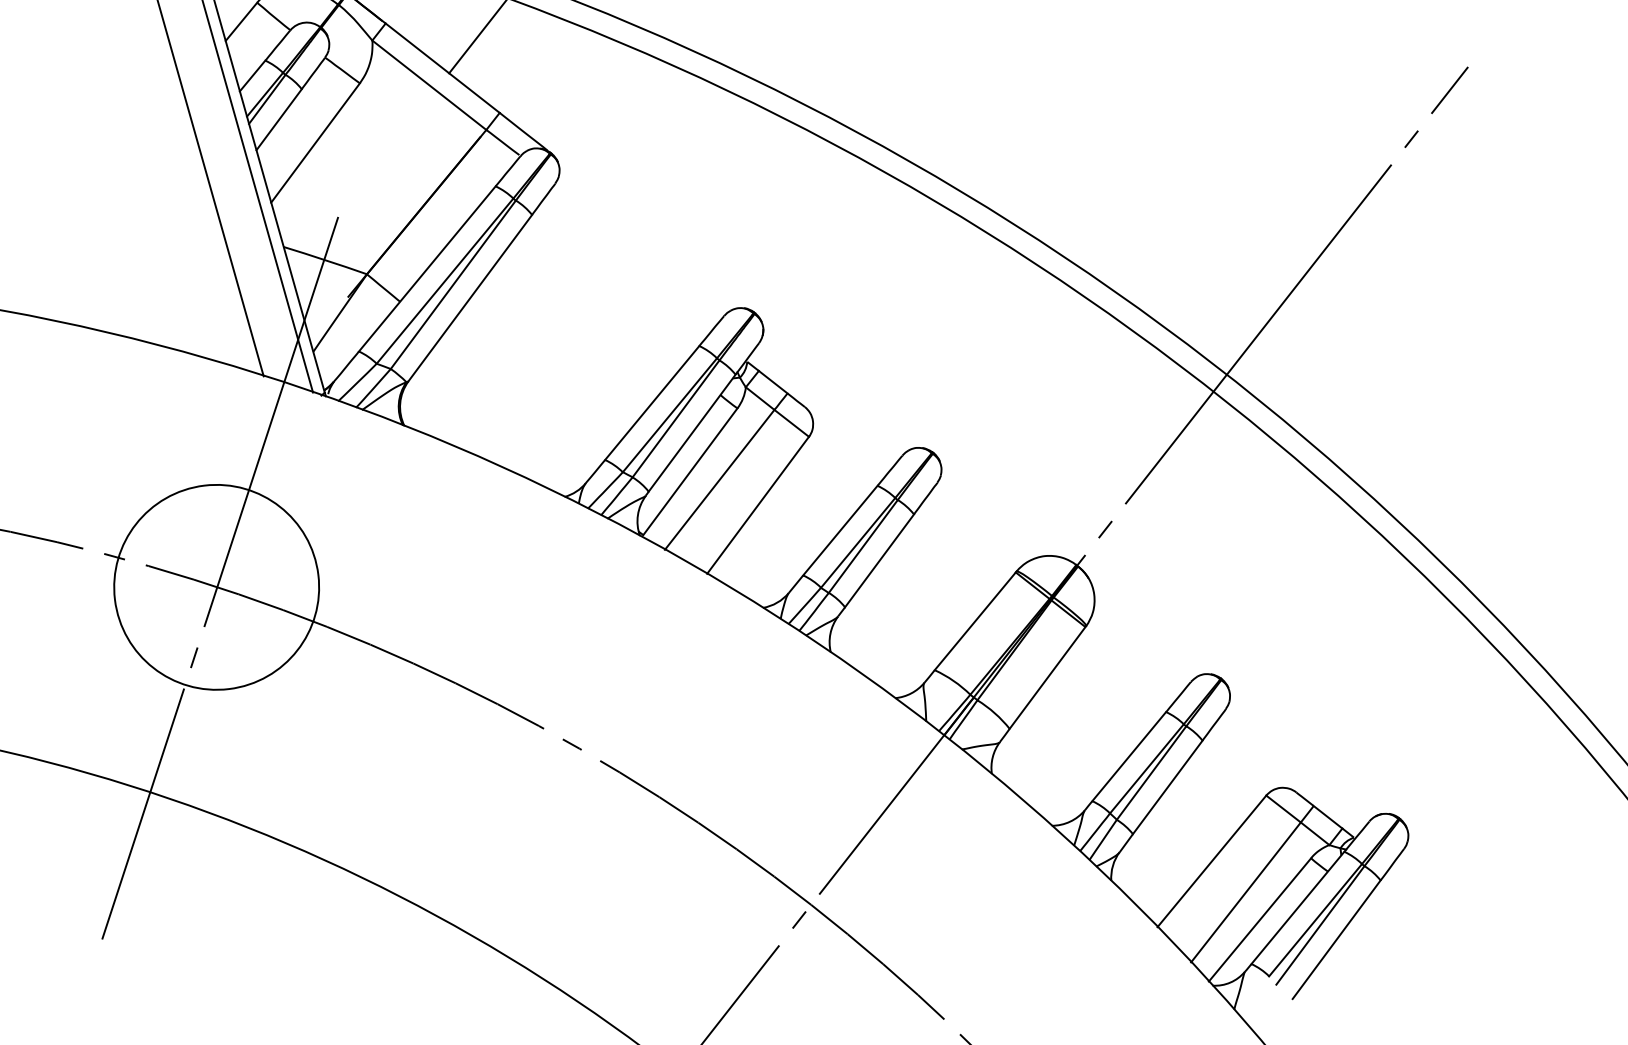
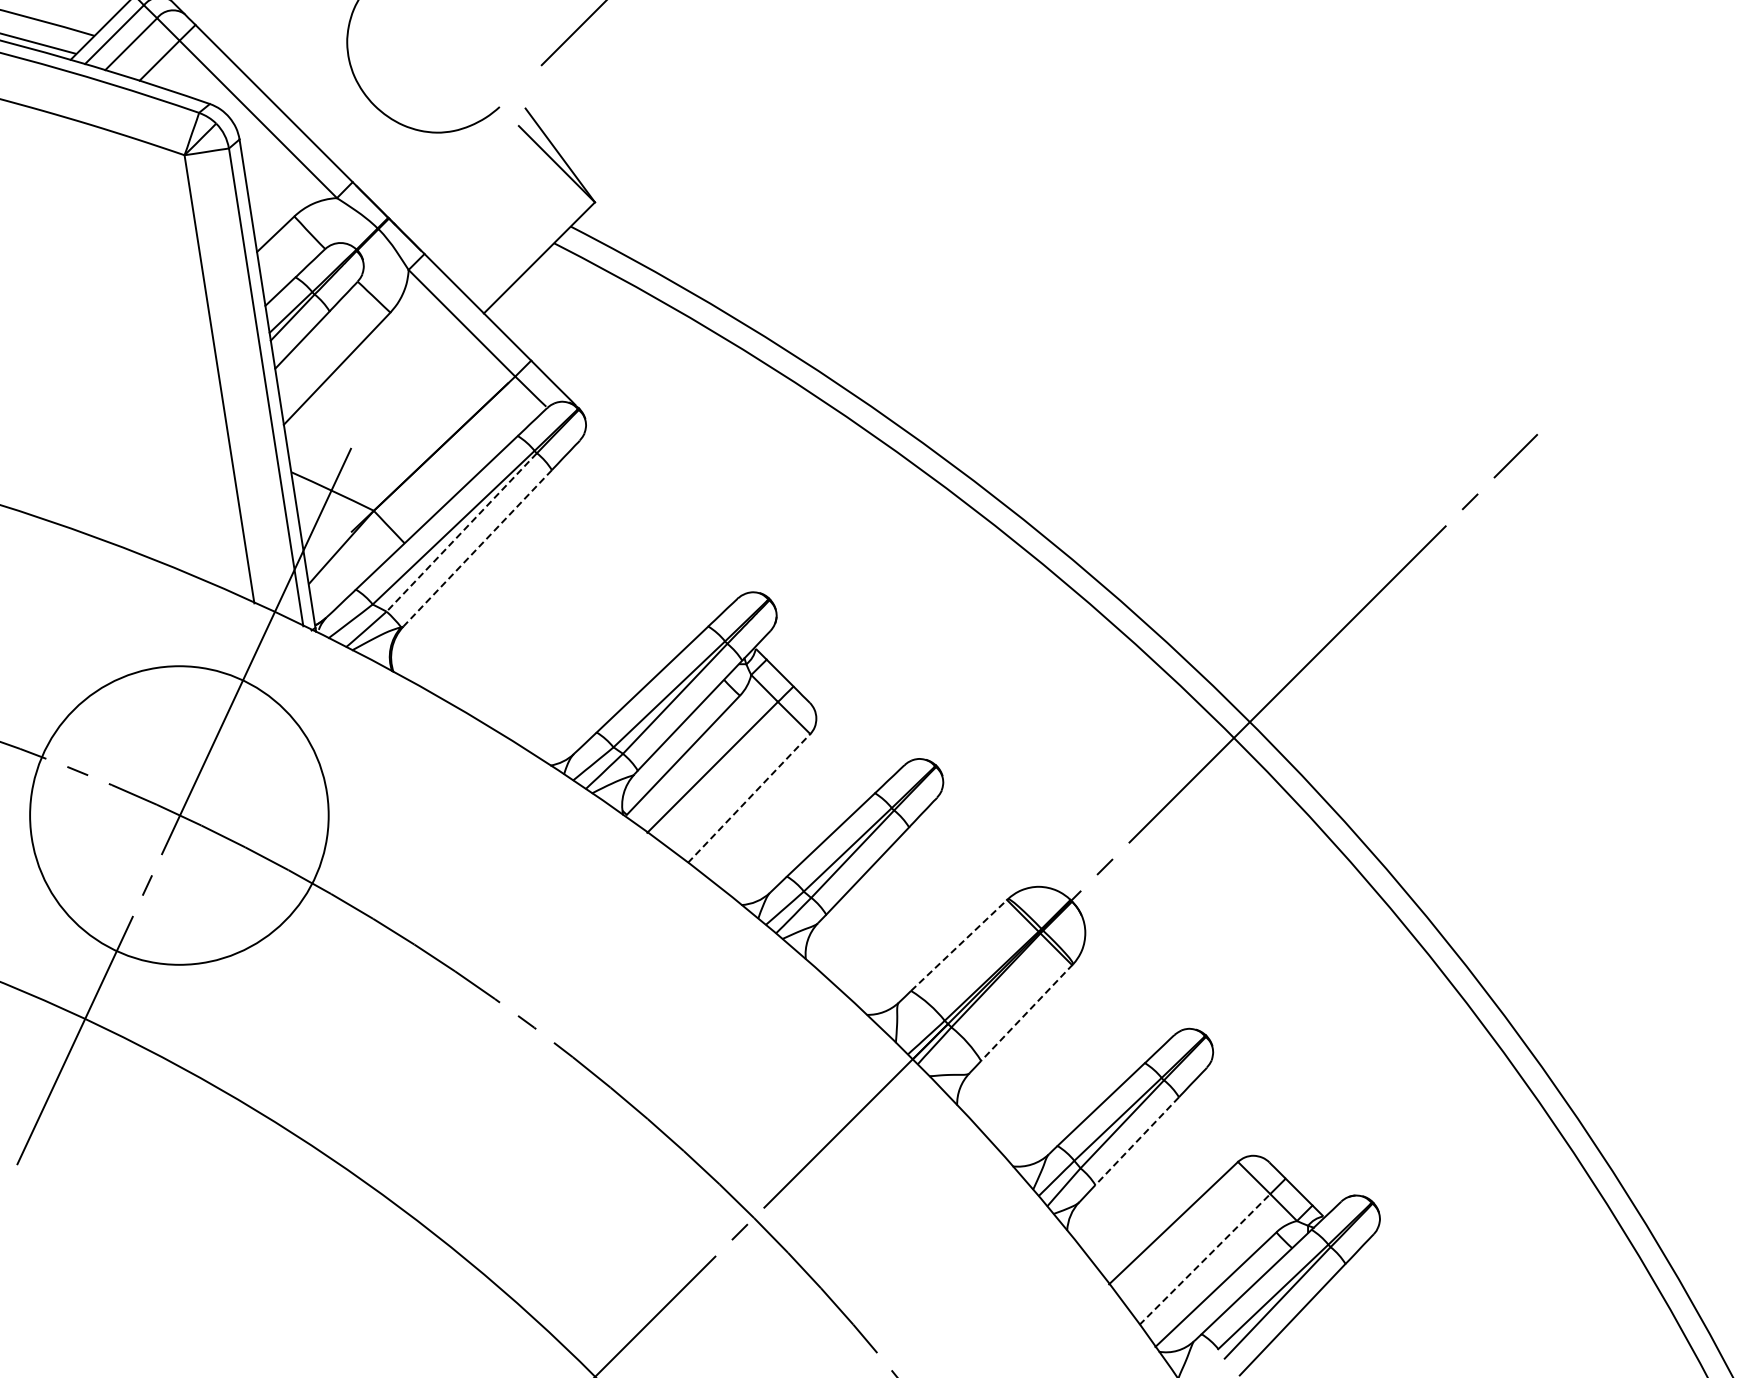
line: (453, 284) -> (461, 532), solid -> dashed
line: (470, 298) -> (477, 548), solid -> dashed
line: (758, 505) -> (749, 798), solid -> dashed
circle: (216, 587) -> (179, 815), size x1.4
line: (975, 621) -> (959, 945), solid -> dashed
line: (1048, 677) -> (1027, 1012), solid -> dashed
line: (1168, 787) -> (1137, 1141), solid -> dashed
line: (1245, 892) -> (1204, 1259), solid -> dashed

